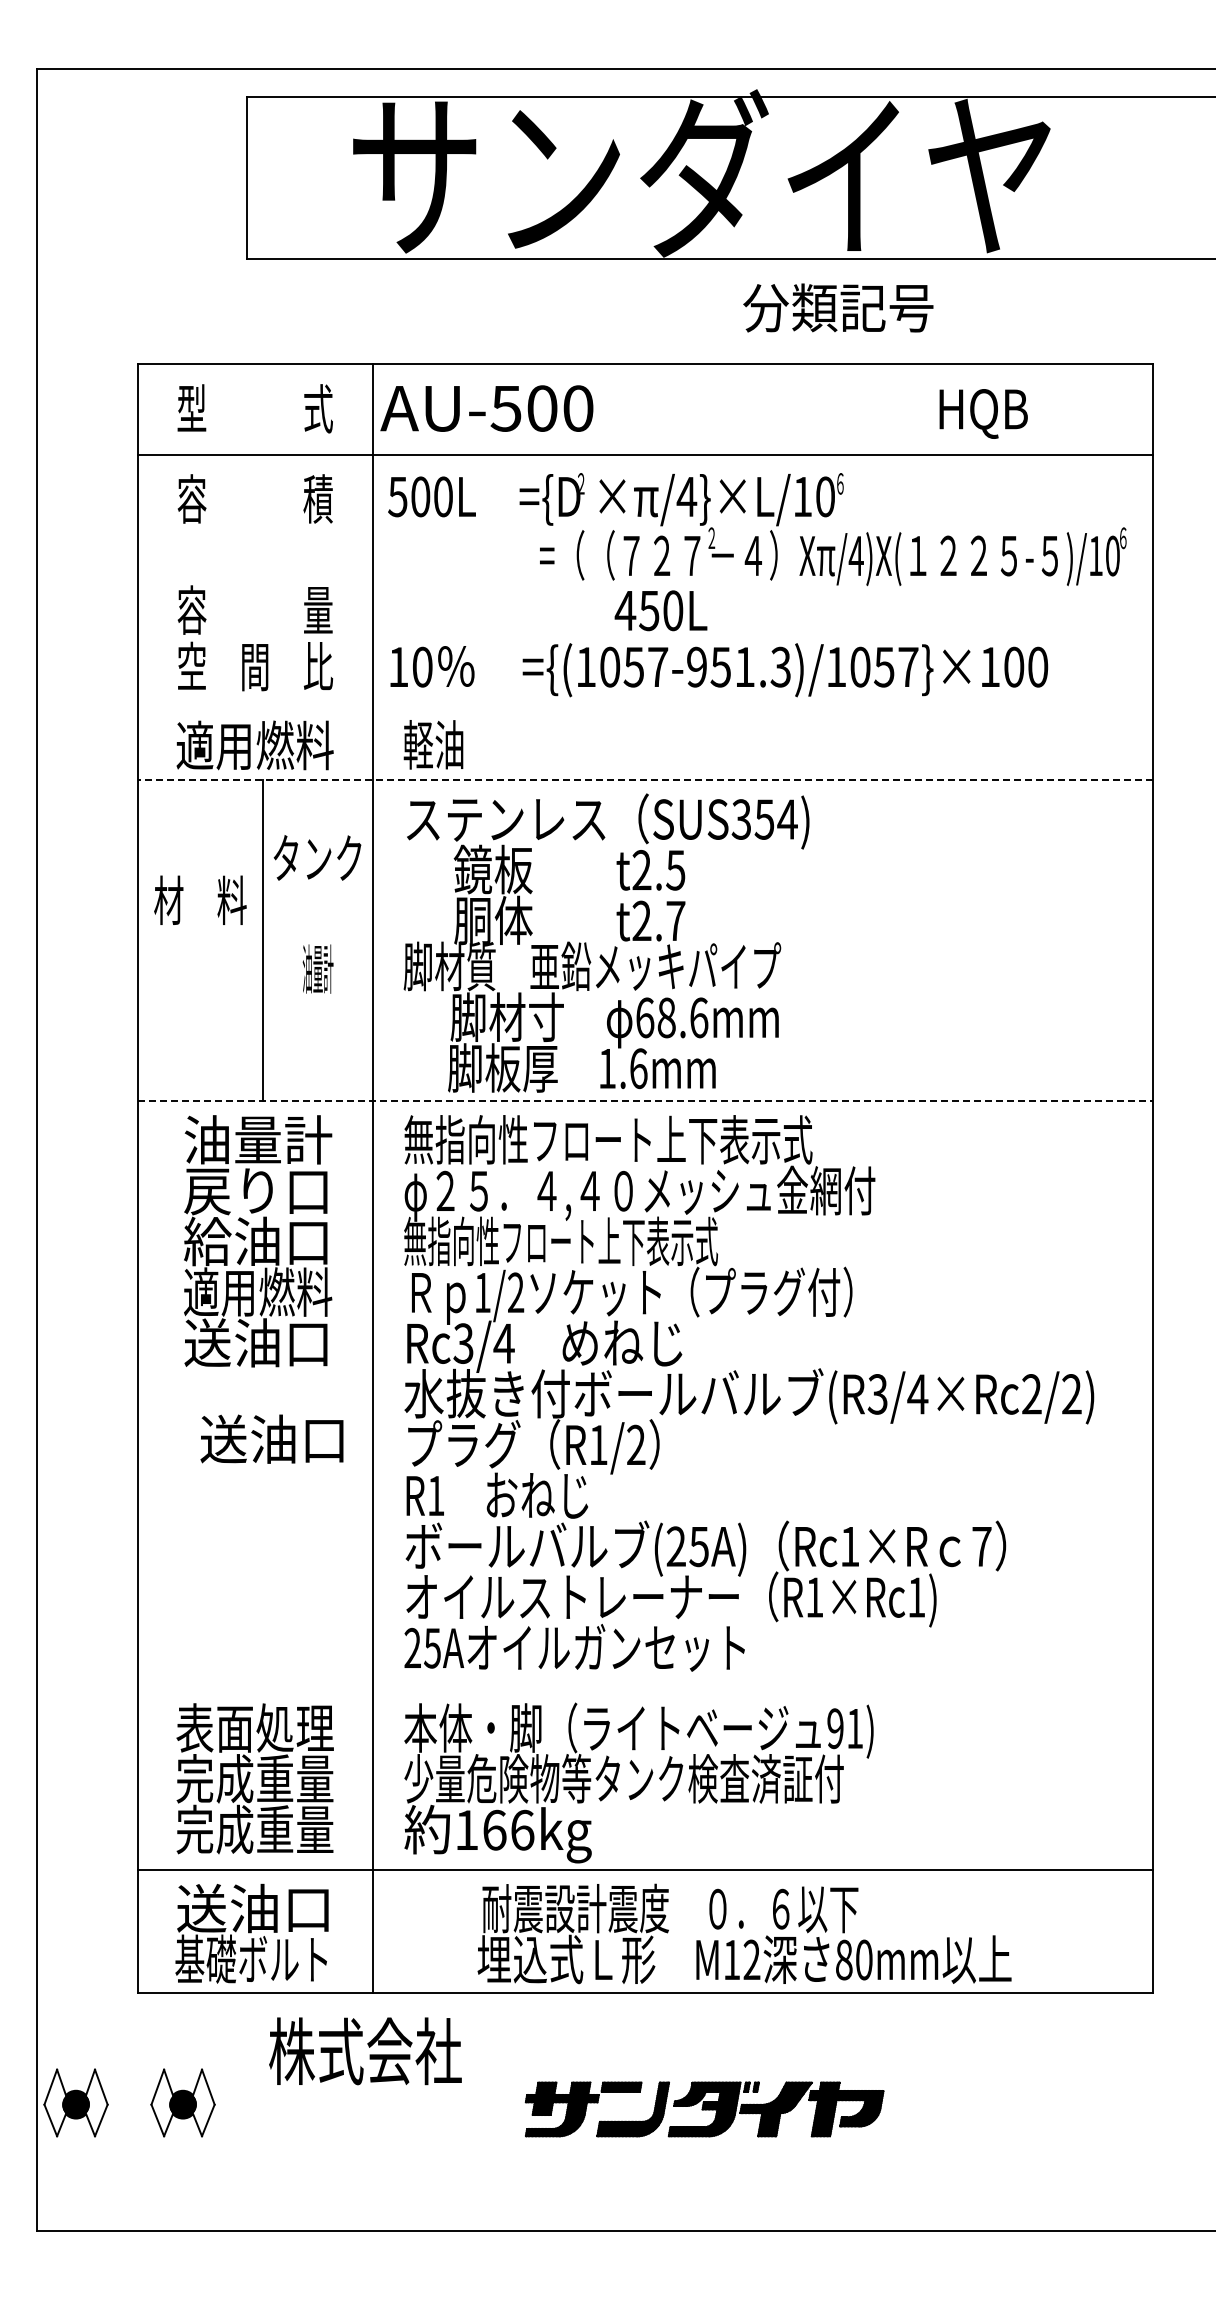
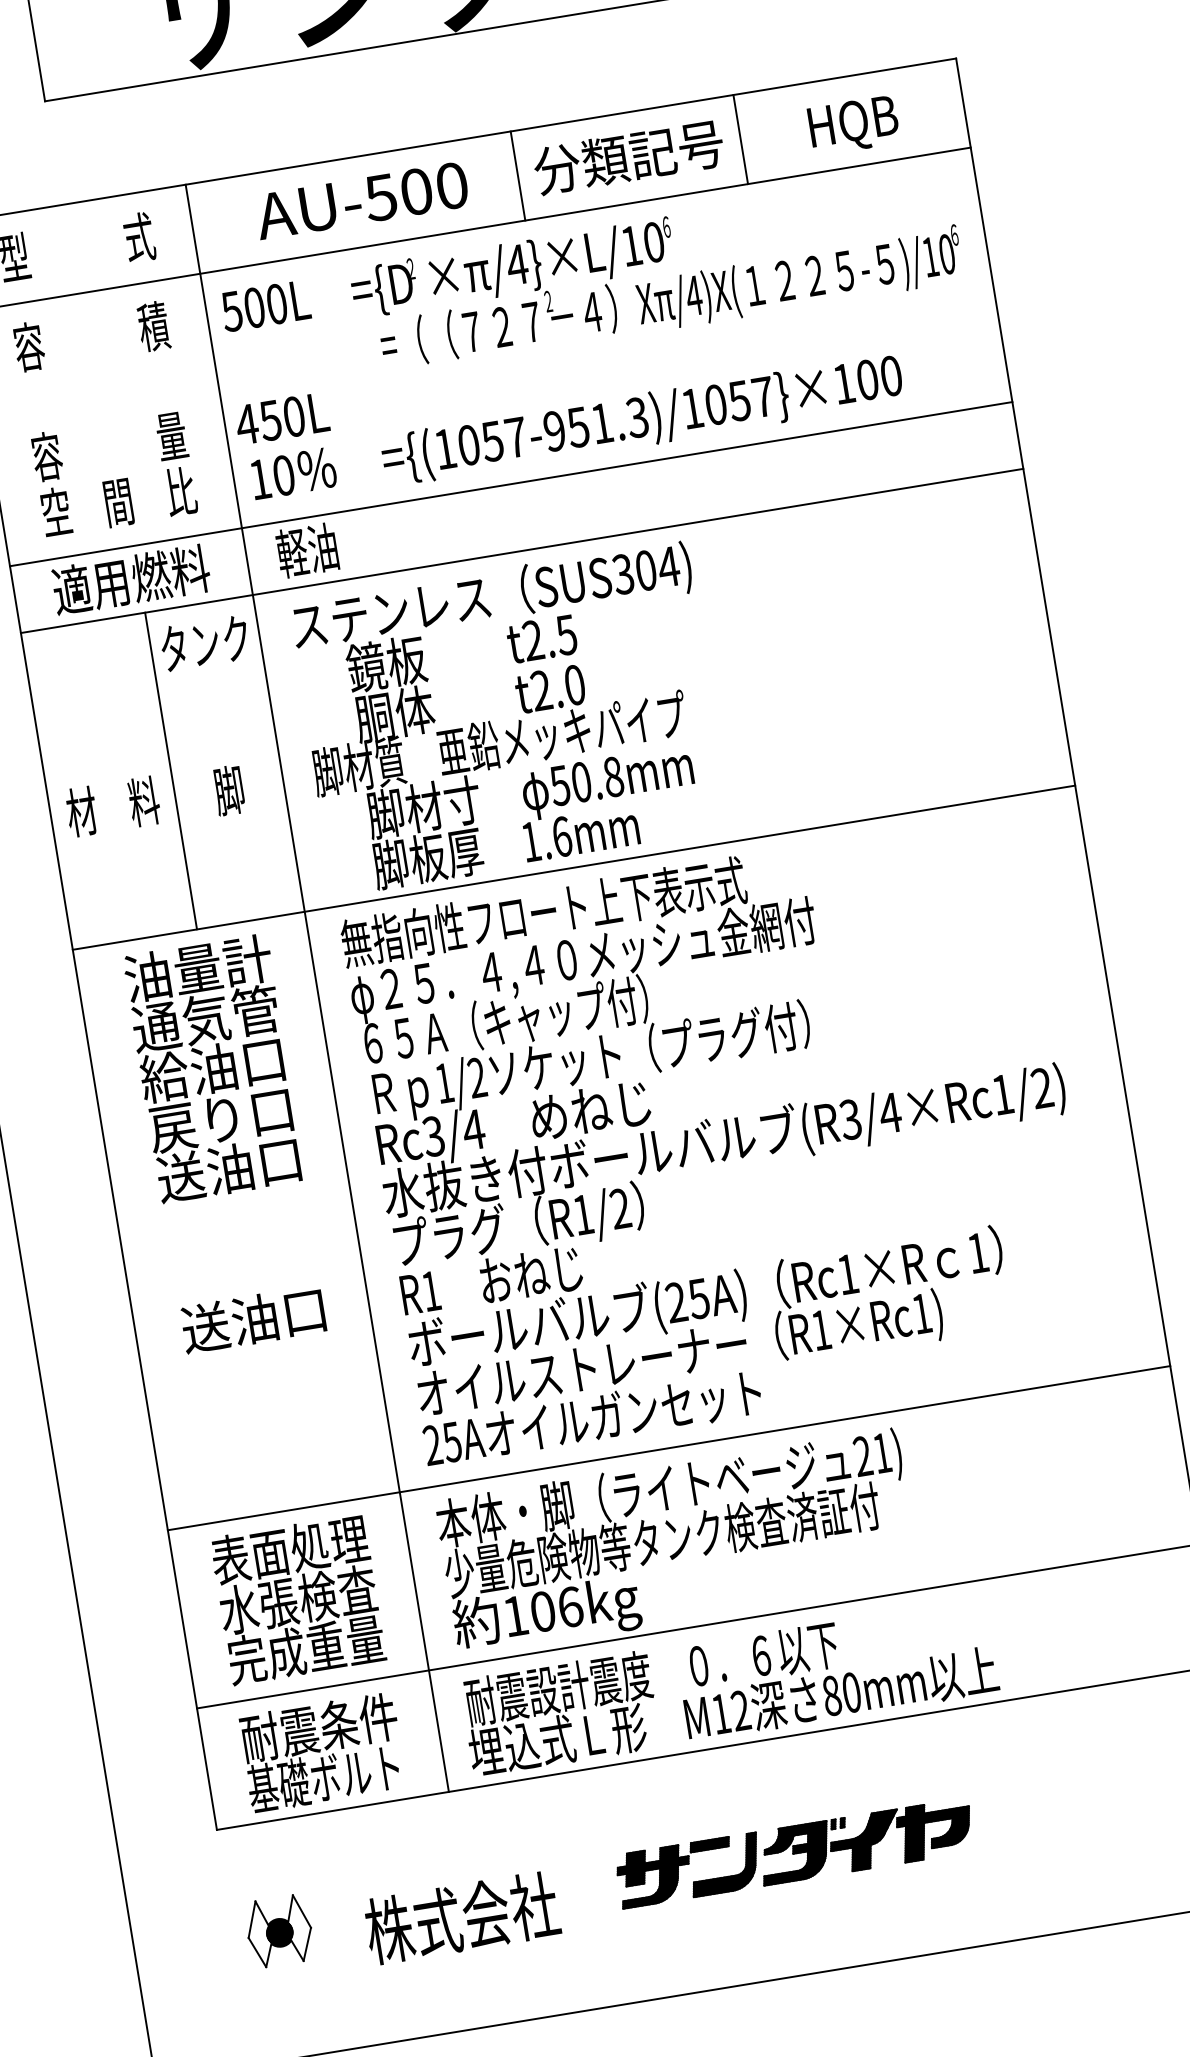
text: (838, 307) -> (628, 156), moved
text: (486, 408) -> (361, 200), moved
line: (702, 409) -> (518, 176), added
line: (927, 409) -> (740, 139), added
text: (983, 413) -> (853, 125), moved
text: (660, 610) -> (281, 418), moved
line: (645, 712) -> (511, 484), added
line: (645, 780) -> (522, 551), dashed -> solid
text: (764, 819) -> (645, 570), SUS354) -> SUS304)
text: (317, 857) -> (204, 642), moved
text: (200, 899) -> (112, 805), moved
text: (675, 920) -> (574, 684), t2.7 -> t2.0
text: (317, 968) -> (228, 789), 油量計 -> 脚
text: (671, 1017) -> (586, 781), 68.6mm -> 50.8mm
line: (645, 1101) -> (574, 868), dashed -> solid
text: (257, 1190) -> (205, 1018), 戻り口 -> 通気管
text: (561, 1241) -> (513, 1019), 無指向性フロート上下表示式 -> ６５Ａ（キャップ付）
text: (258, 1291) -> (222, 1118), 適用燃料 -> 戻り口
text: (1031, 1394) -> (1002, 1094), (R3/4×Rc2/2) -> (R3/4×Rc1/2)
text: (271, 1438) -> (252, 1319), moved
text: (981, 1546) -> (977, 1253), 7 -> 1
line: (645, 1689) -> (669, 1448), added
text: (835, 1729) -> (863, 1457), 91) -> 21)
text: (254, 1778) -> (297, 1599), 完成重量 -> 水張検査
text: (494, 1829) -> (542, 1610), 166kg -> 106kg
text: (255, 1908) -> (319, 1727), 送油口 -> 耐震条件
text: (744, 1933) -> (729, 1685), moved
text: (365, 2051) -> (462, 1918), moved
part: (75, 2102) -> (173, 1948), removed

